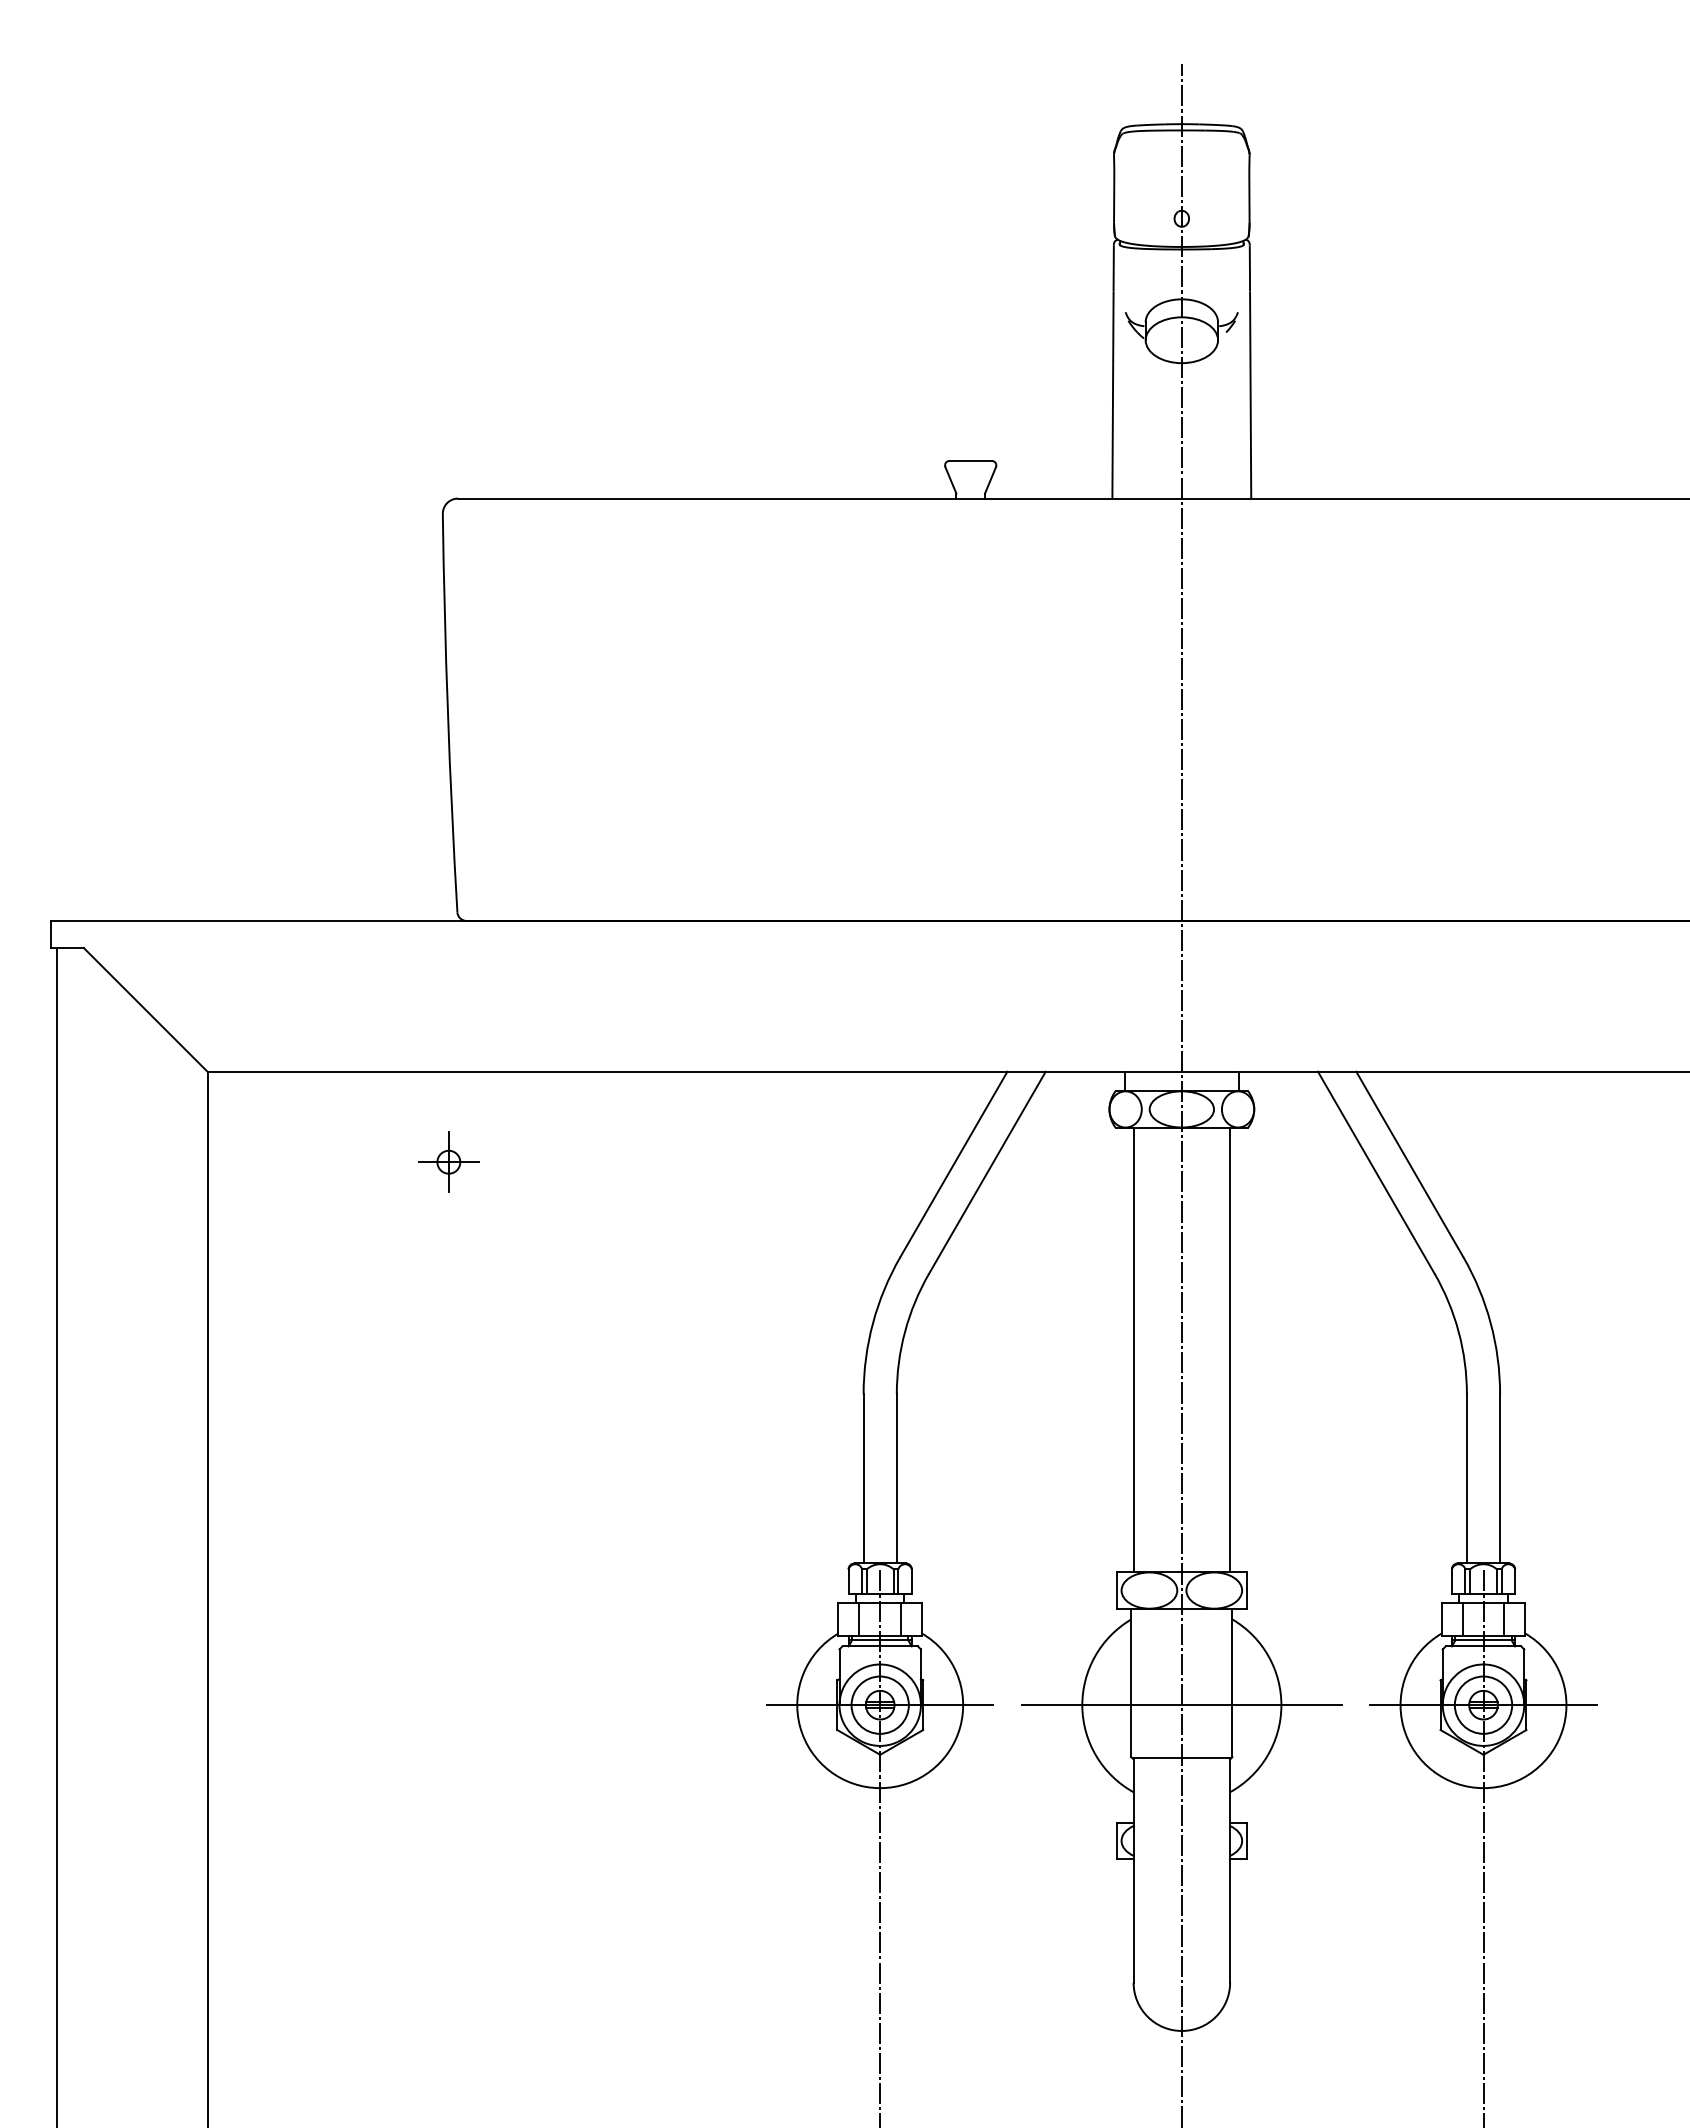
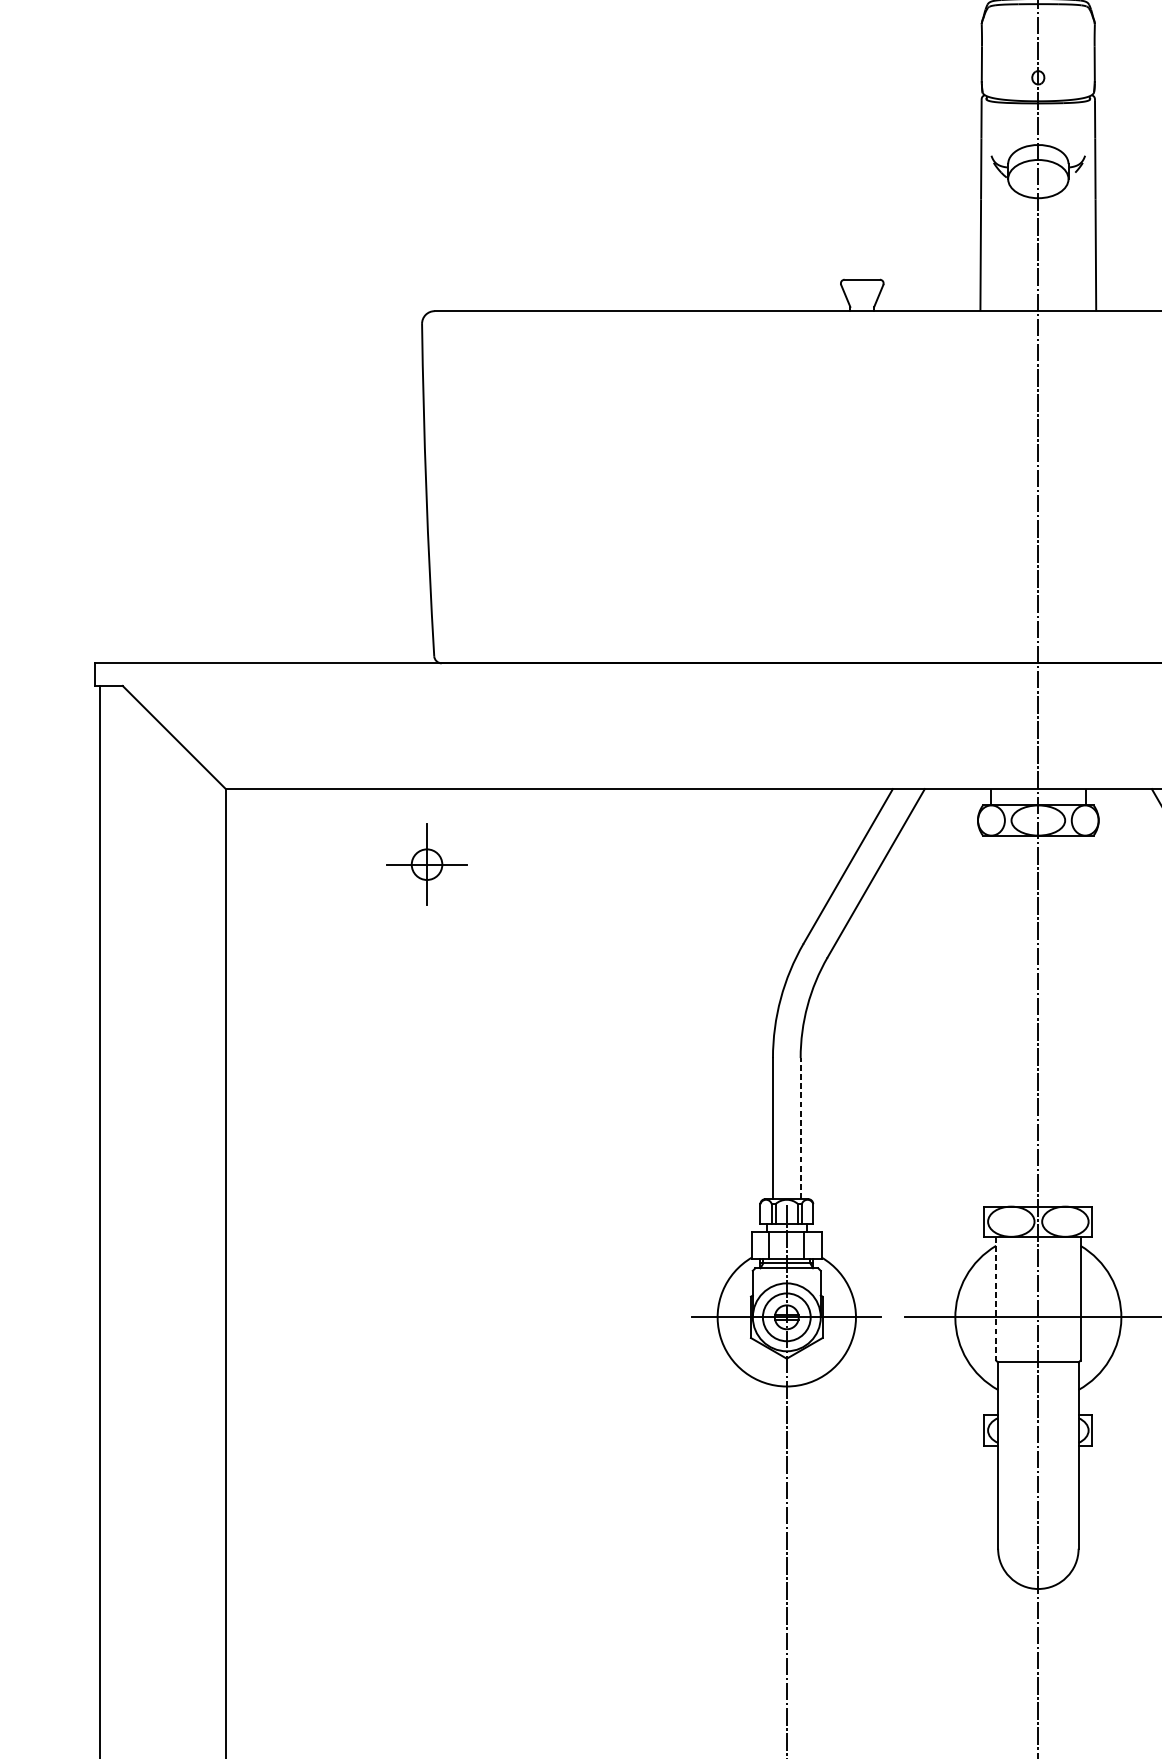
part: (448, 1161) -> (426, 863), size x1.6
line: (1133, 1349) -> (998, 1020), removed
line: (1229, 1349) -> (1078, 1020), removed
line: (896, 1478) -> (800, 1128), solid -> dashed
line: (1131, 1683) -> (996, 1299), solid -> dashed

